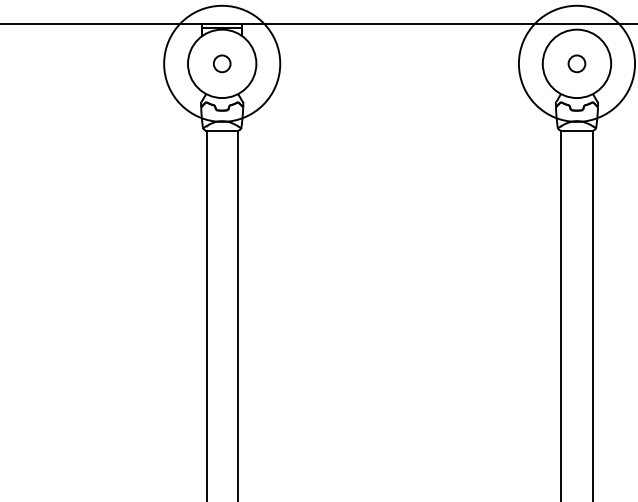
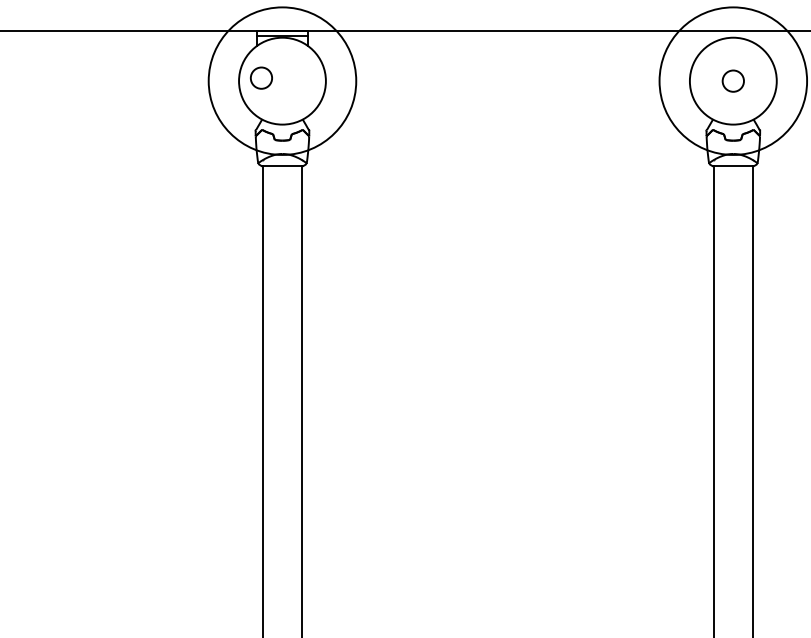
circle: (222, 63) -> (261, 77), moved

